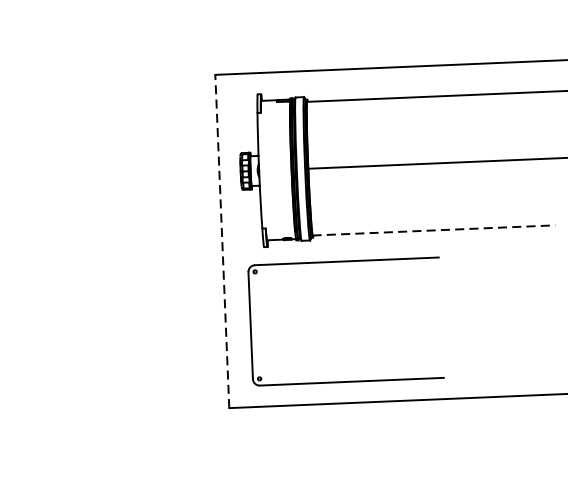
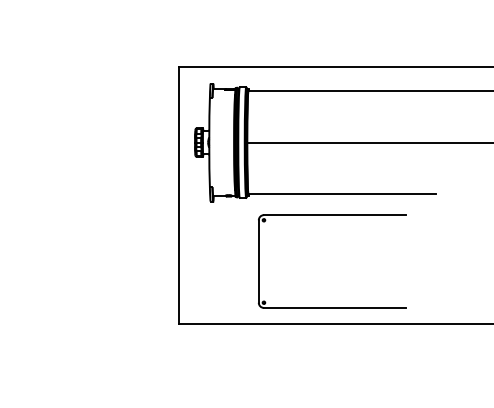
line: (433, 230) -> (341, 194), dashed -> solid
line: (222, 241) -> (178, 195), dashed -> solid
part: (343, 261) -> (332, 215), moved

